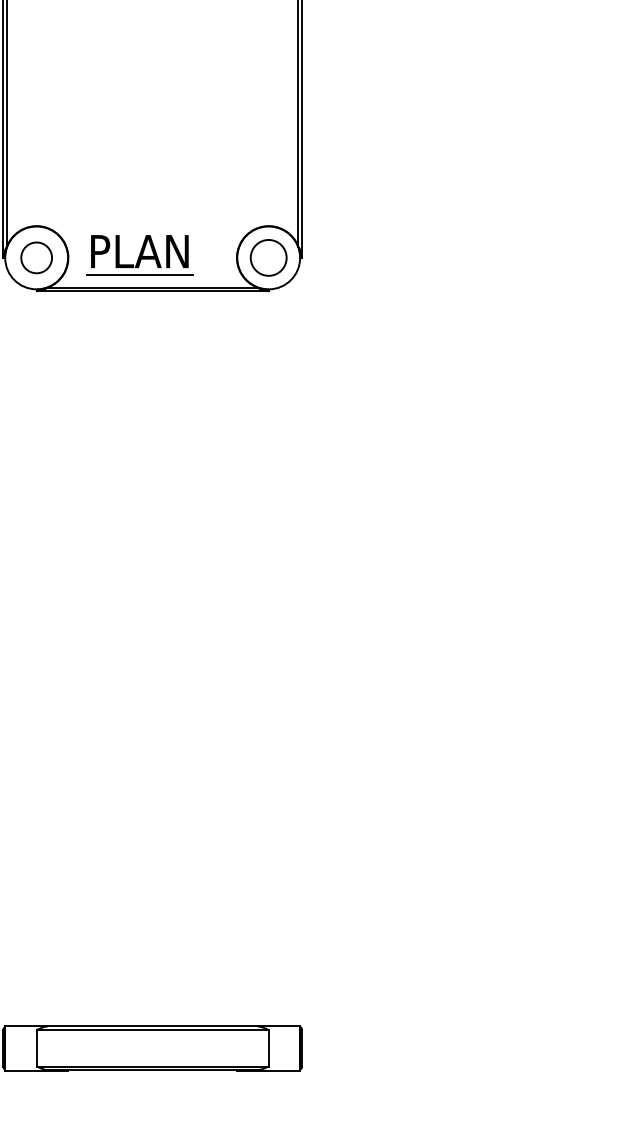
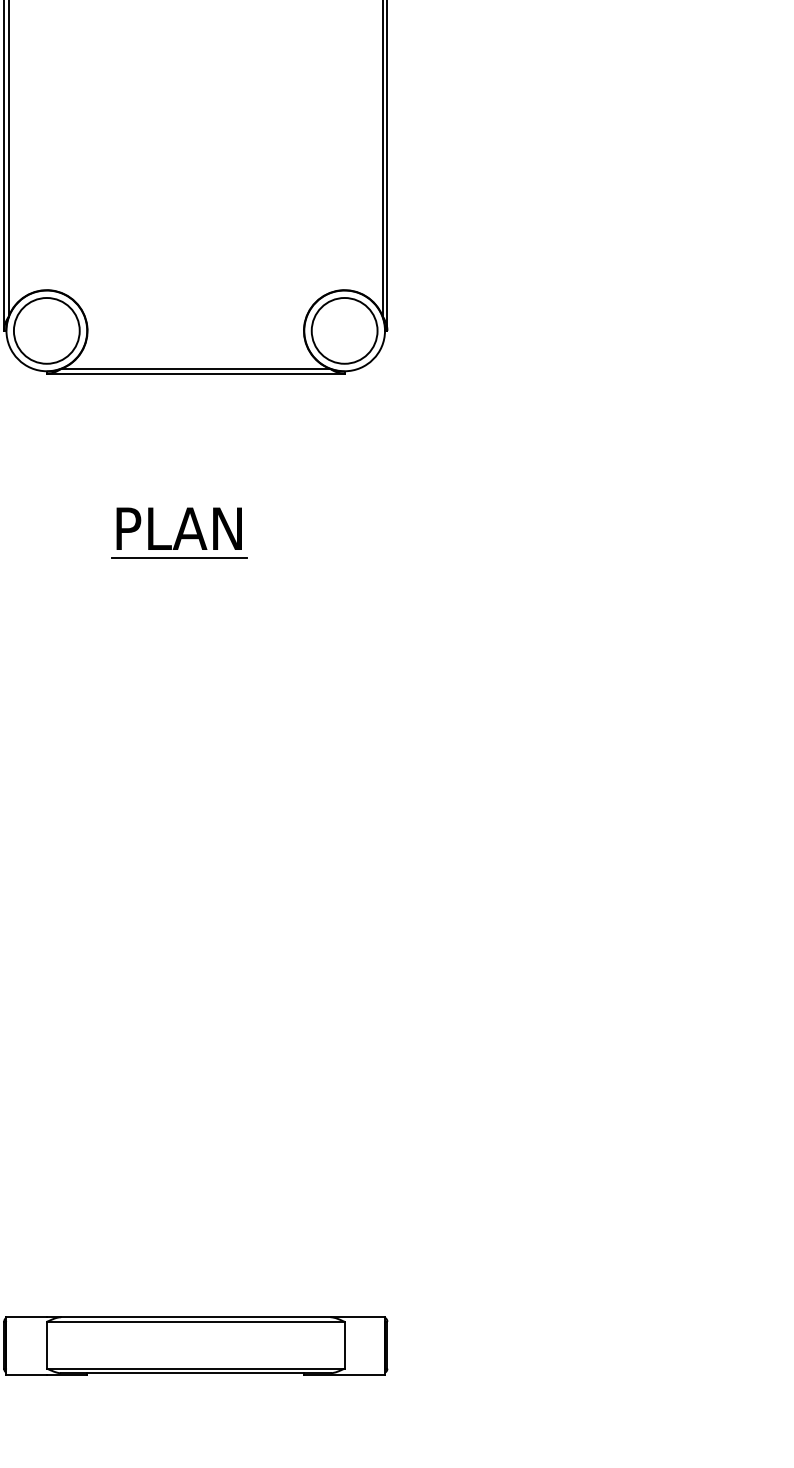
part: (140, 254) -> (179, 532), moved
circle: (36, 257) -> (46, 330), size x1.67
circle: (268, 257) -> (344, 330), size x1.43

